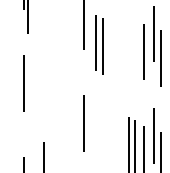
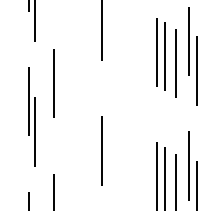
part: (98, 44) -> (160, 54), moved
line: (43, 68) -> (53, 83), added
line: (28, 107) -> (34, 131), added

